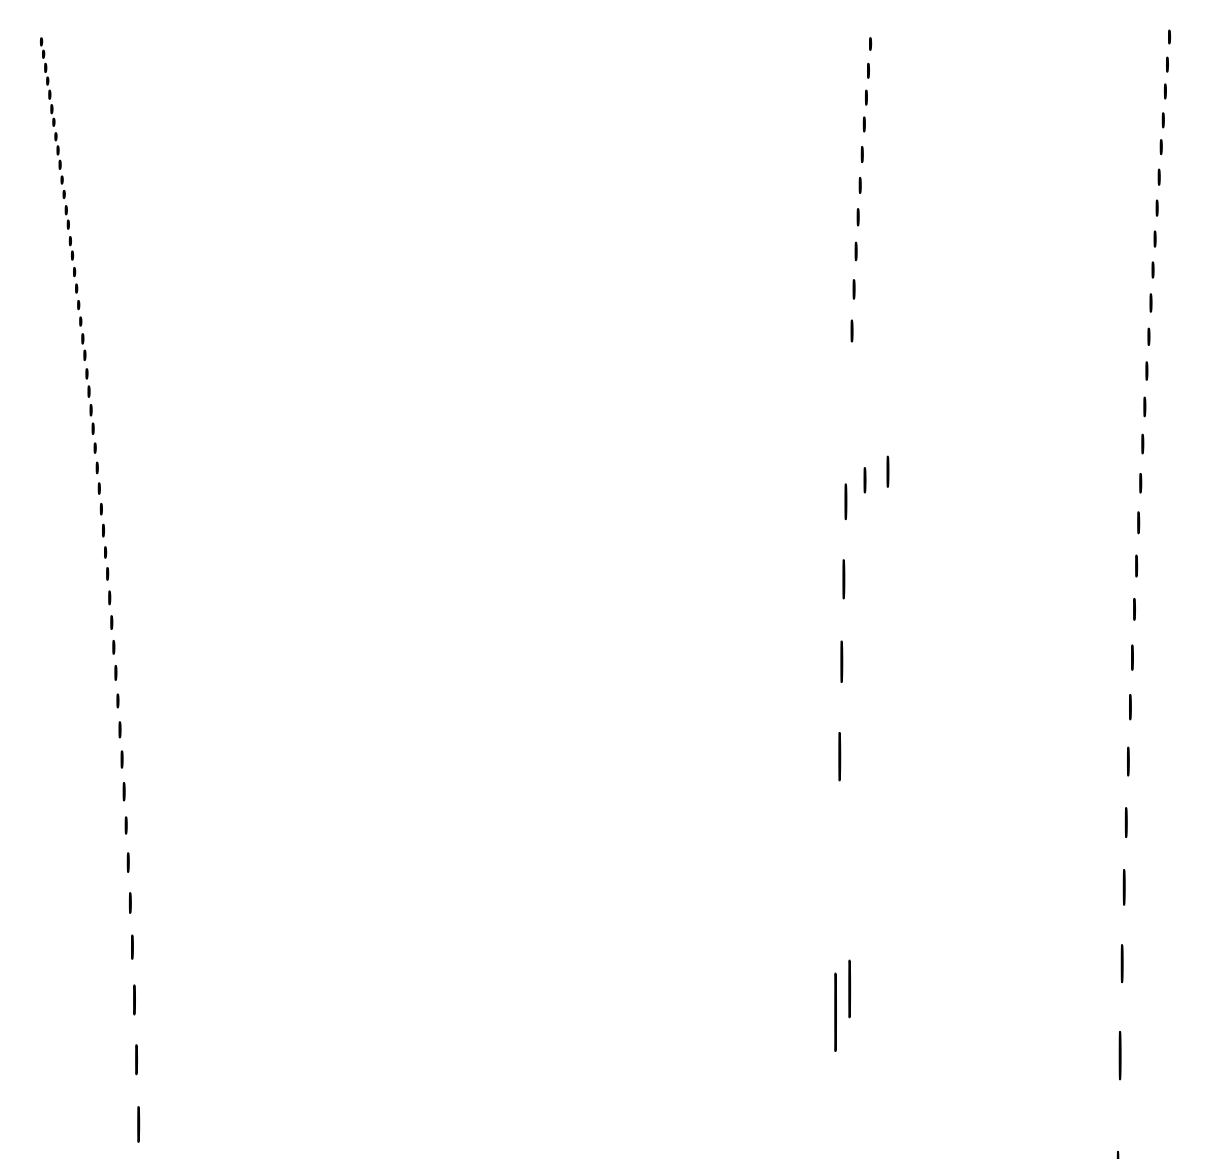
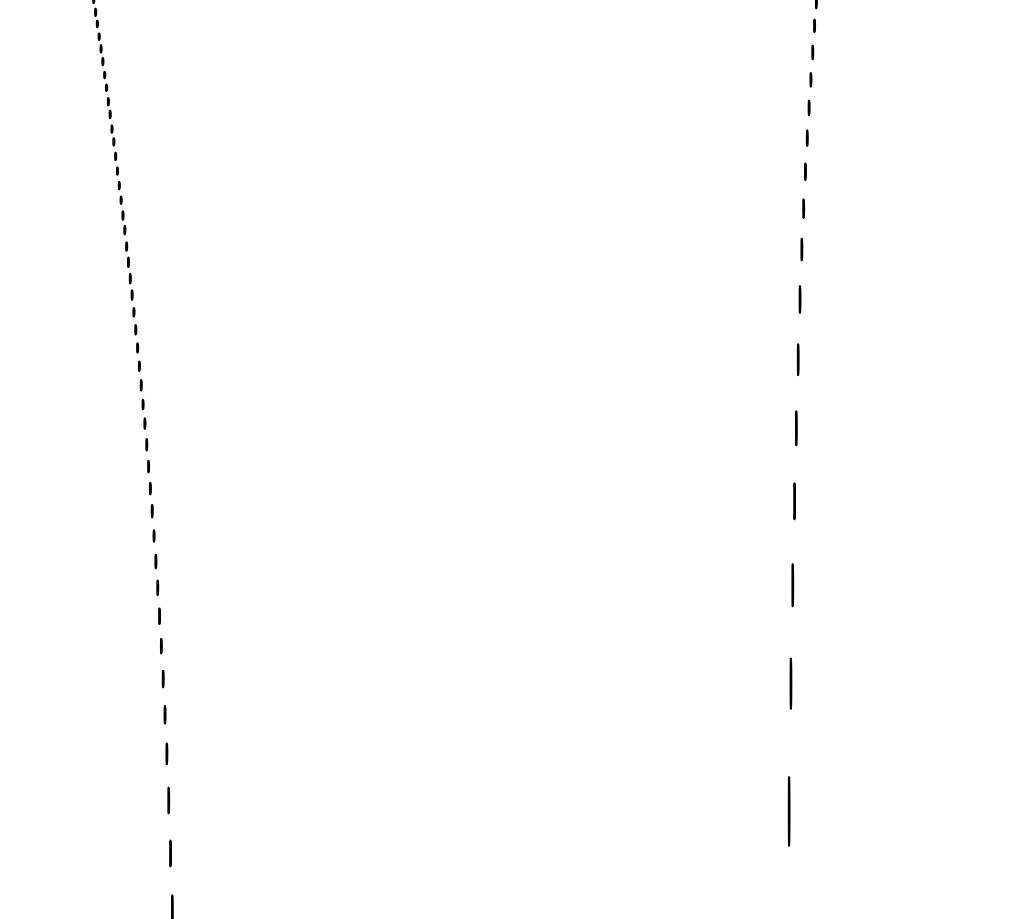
line: (887, 471) -> (799, 299), moved
line: (864, 480) -> (801, 249), moved
line: (849, 988) -> (790, 683), moved

